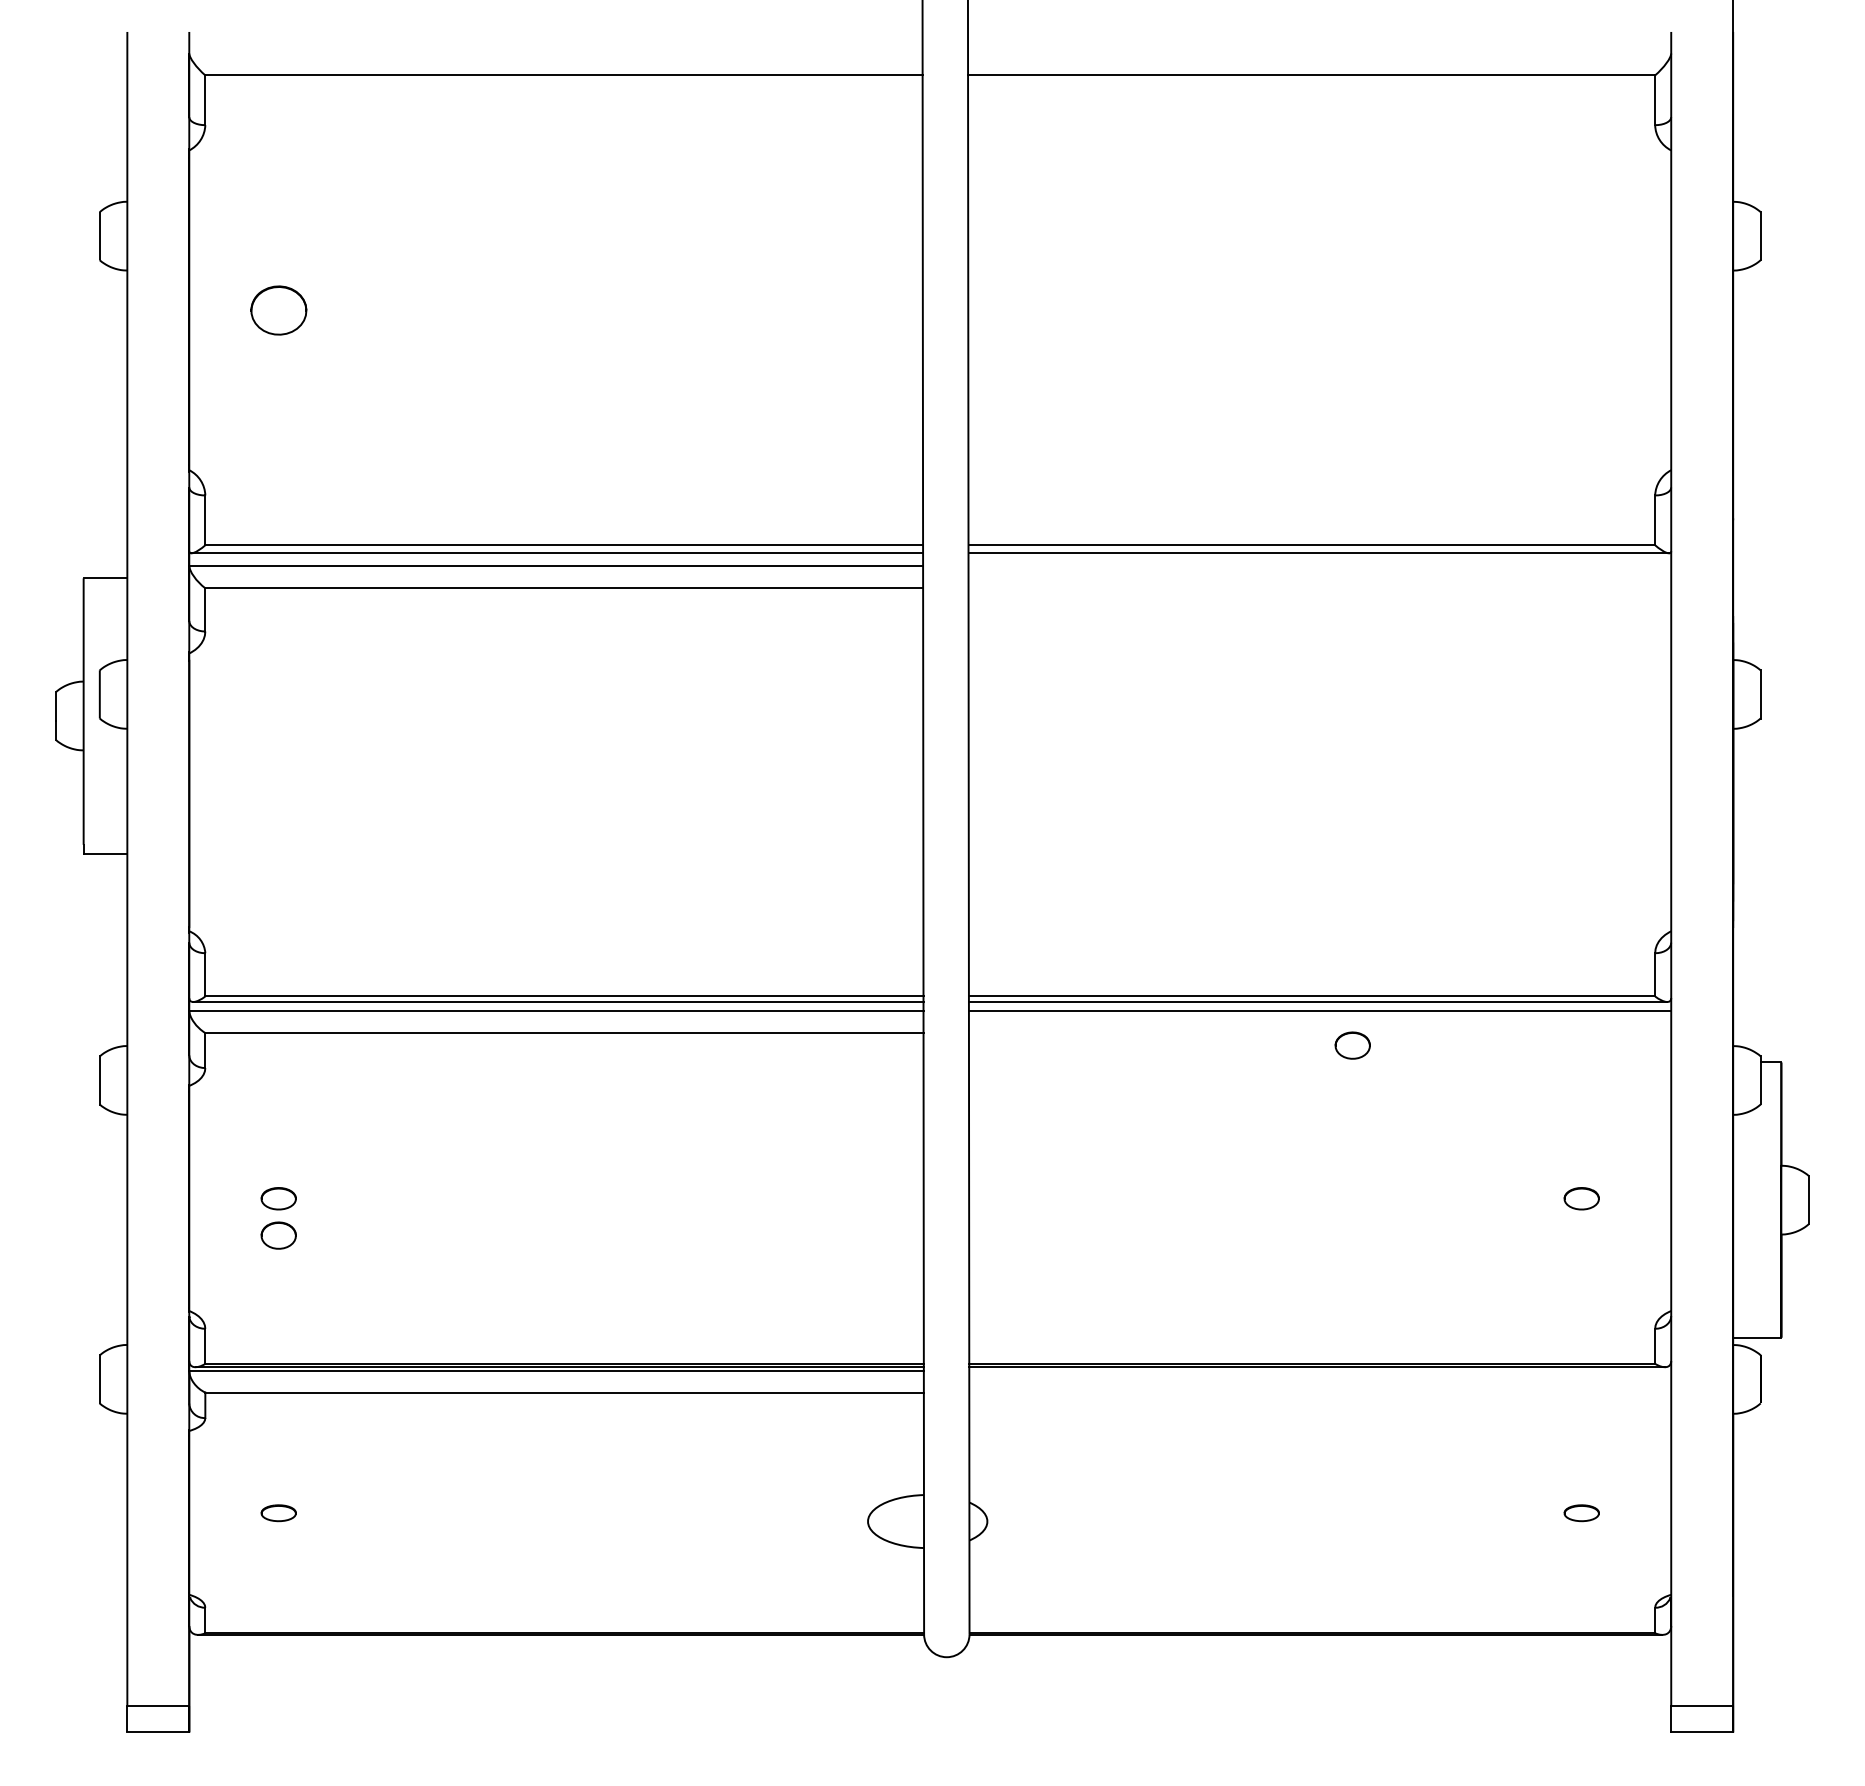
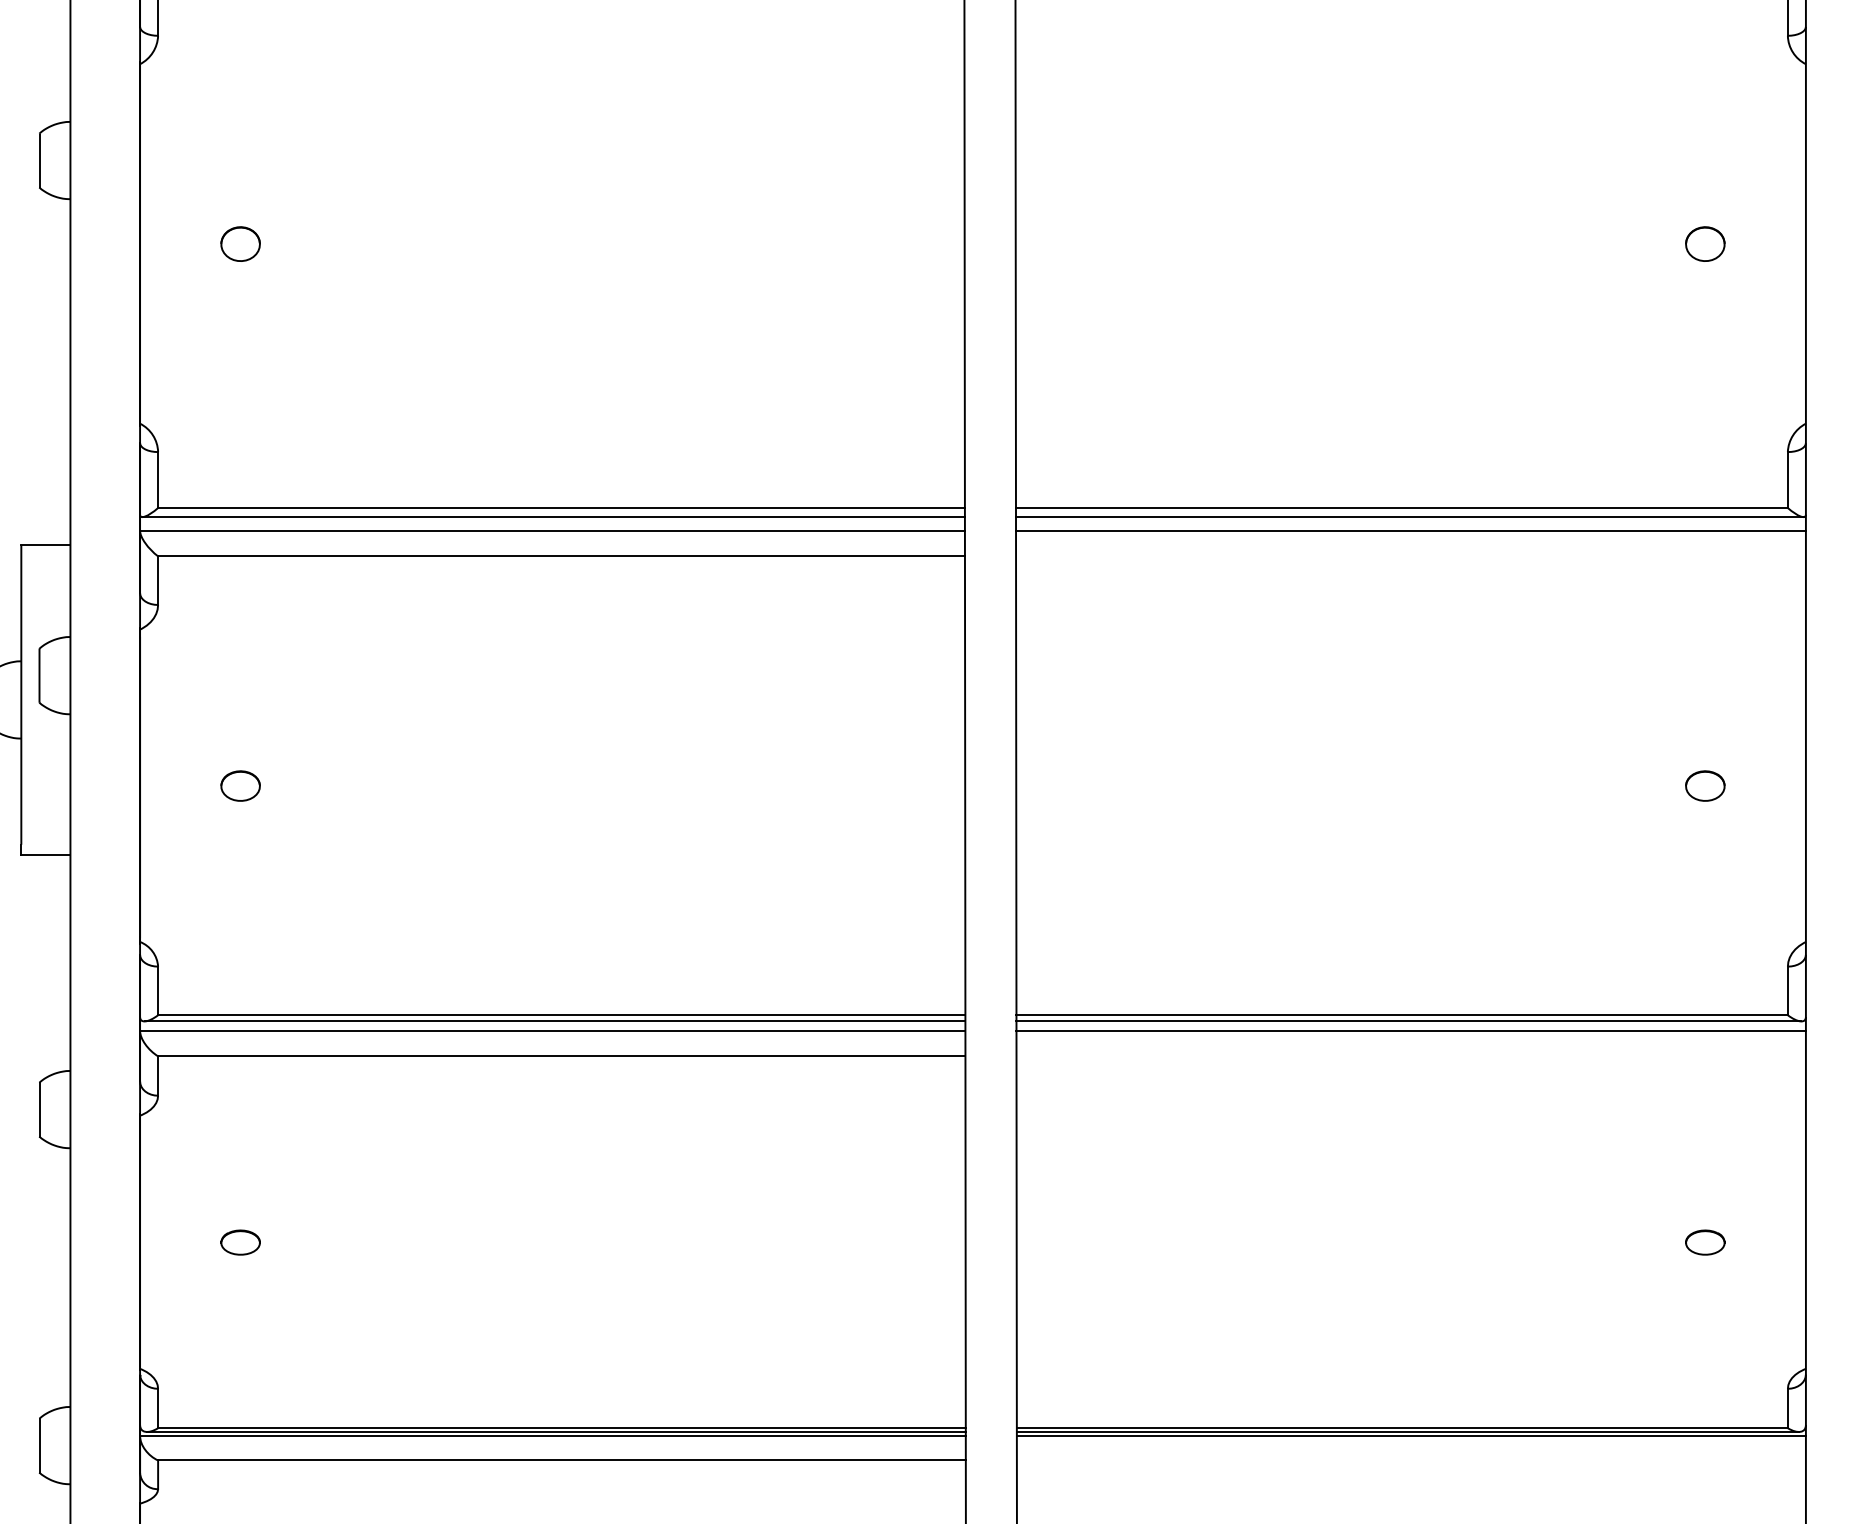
part: (278, 310) -> (240, 244), size x0.62
part: (1581, 310) -> (1705, 244), added
line: (1319, 565) -> (1410, 530), added
part: (1352, 1045) -> (1705, 785), moved
part: (278, 1235) -> (240, 785), moved
line: (1320, 1371) -> (1411, 1436), added

